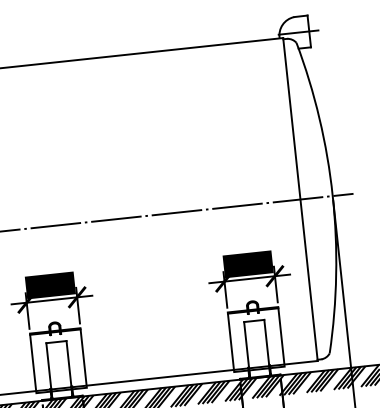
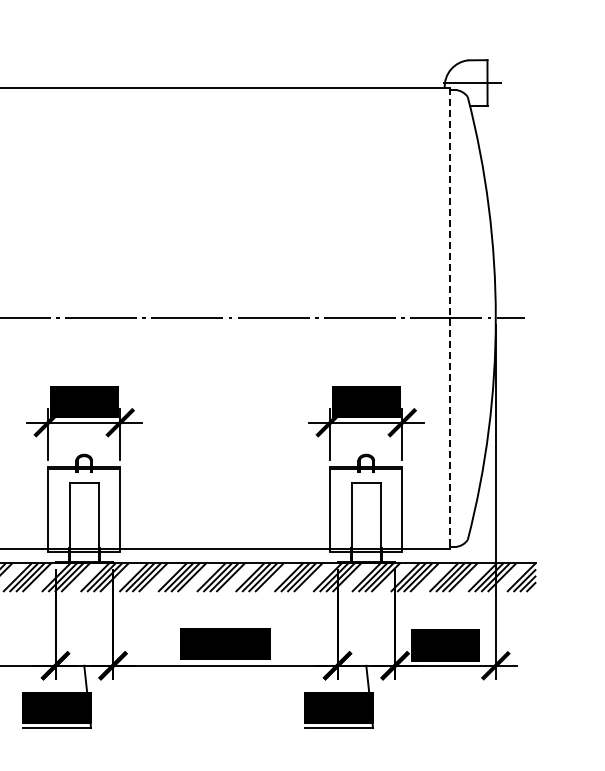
line: (300, 199) -> (449, 318), solid -> dashed

